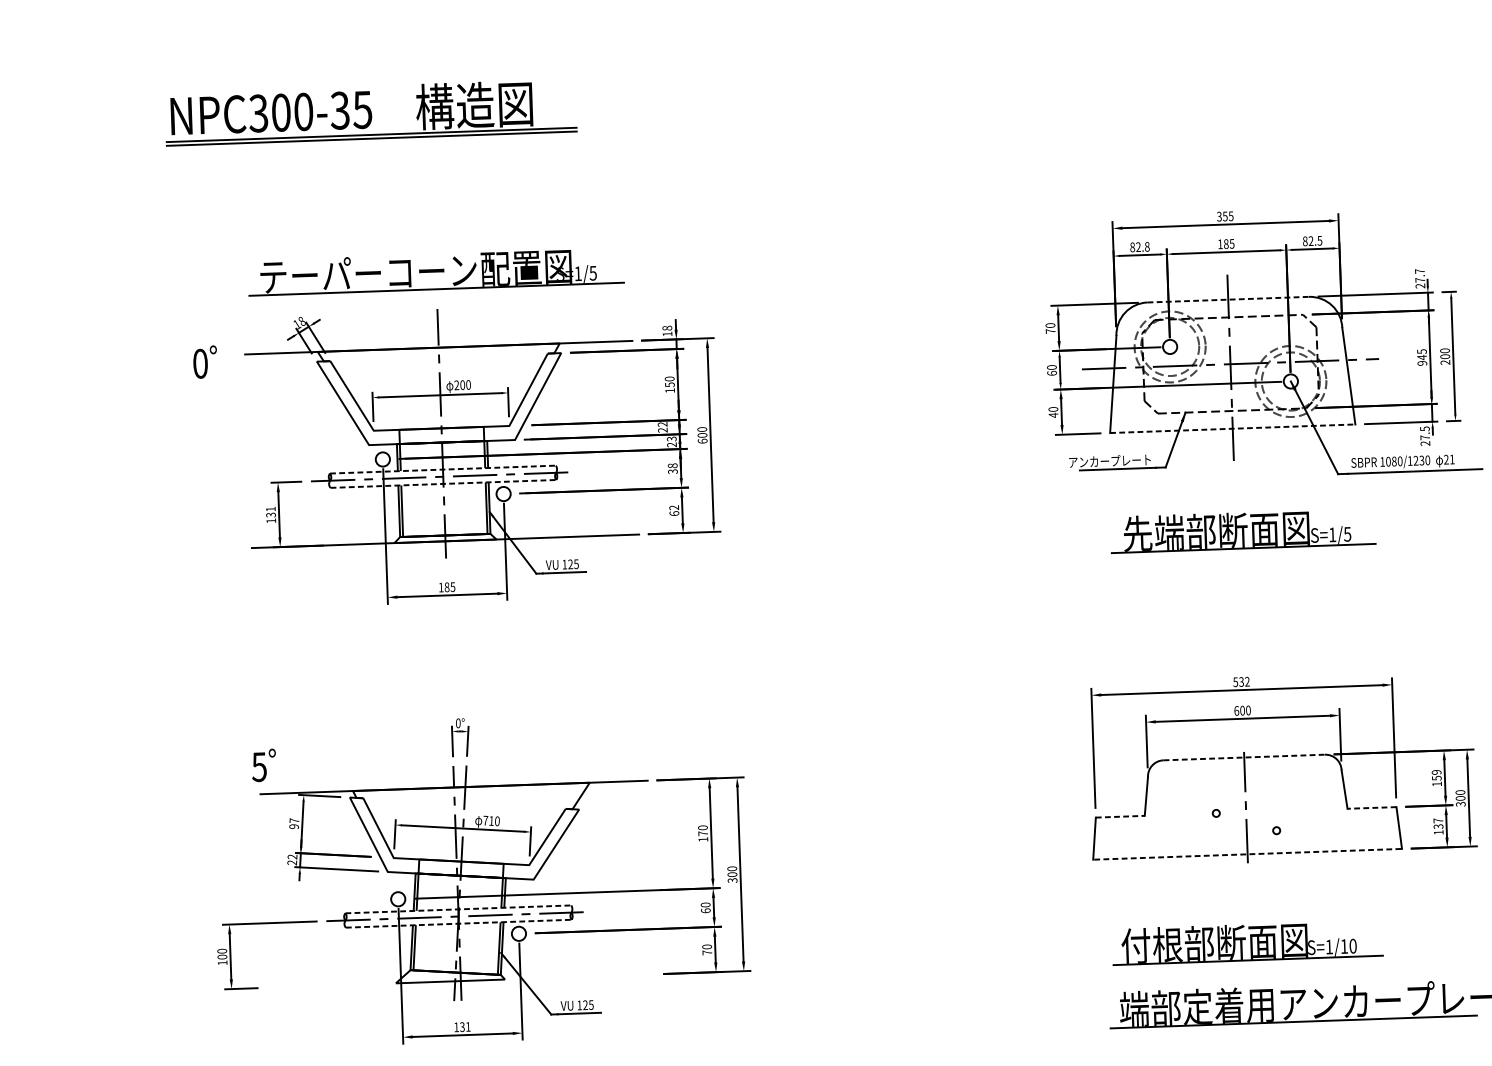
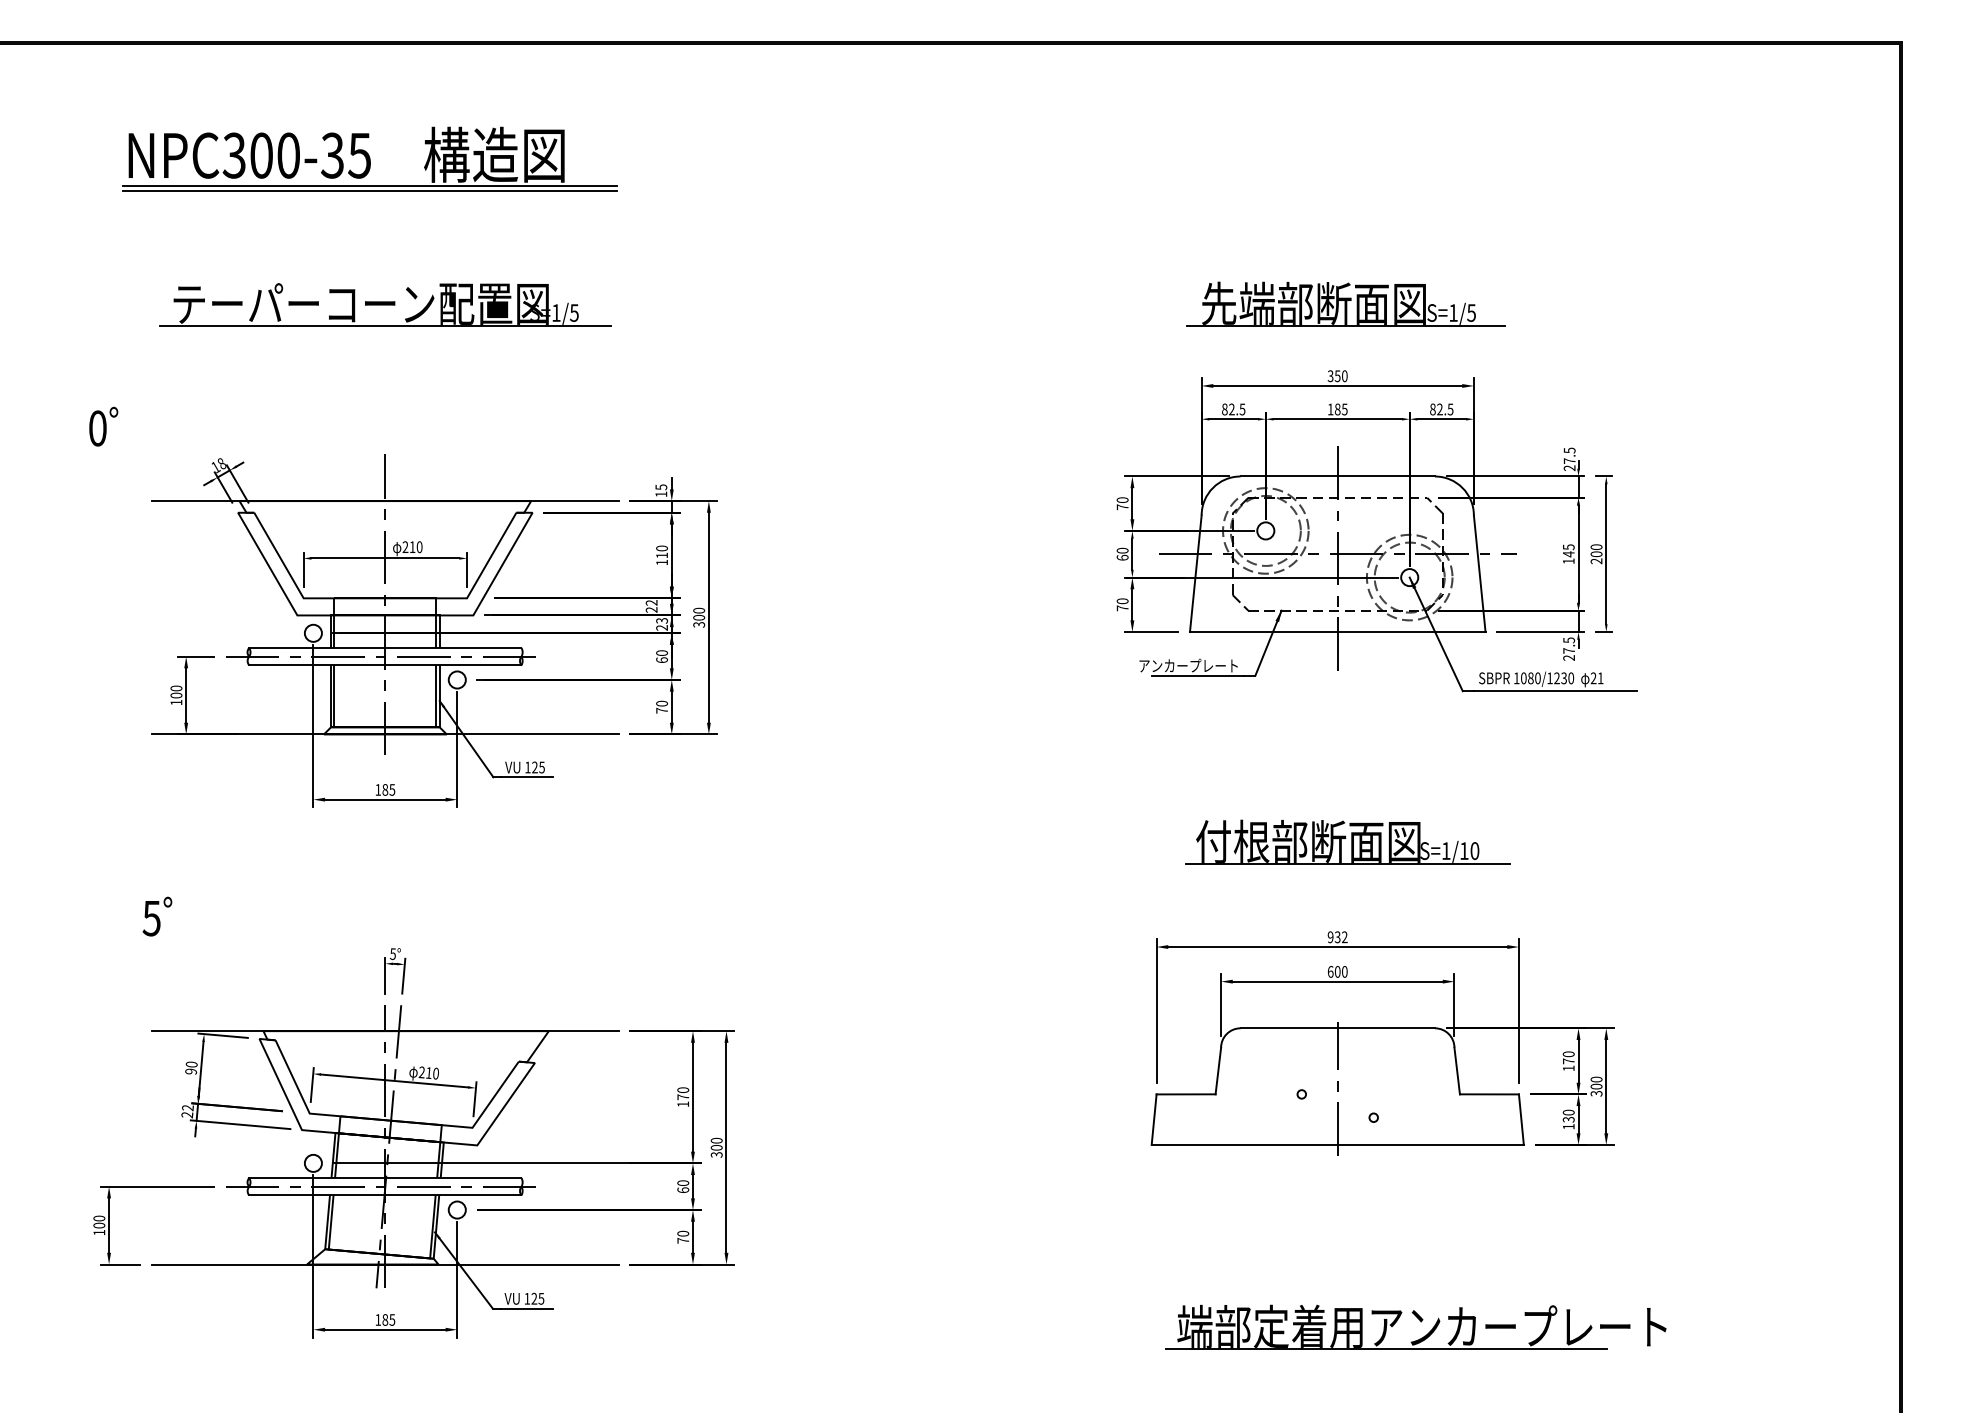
part: (370, 111) -> (369, 158), moved
text: (1230, 216) -> (1344, 376), 355 -> 350
text: (1147, 246) -> (1242, 409), 82.8 -> 82.5
part: (436, 271) -> (385, 304), moved
text: (1419, 271) -> (1569, 450), 27.7 -> 27.5
line: (1228, 299) -> (1338, 476), dashed -> solid
text: (667, 328) -> (661, 487), 18 -> 15
text: (205, 362) -> (103, 426), moved
text: (1422, 363) -> (1568, 561), 945 -> 145
text: (670, 384) -> (662, 555), 150 -> 110
text: (462, 385) -> (412, 547), 200 -> 210
text: (1053, 415) -> (1122, 608), 40 -> 70
line: (1232, 429) -> (1337, 632), dashed -> solid
text: (702, 440) -> (699, 624), 600 -> 300
text: (672, 468) -> (661, 656), 38 -> 60
line: (443, 469) -> (385, 648), dashed -> solid
line: (443, 484) -> (385, 665), dashed -> solid
text: (674, 510) -> (662, 706), 62 -> 70
text: (270, 511) -> (176, 691), 131 -> 100
part: (1242, 530) -> (1345, 303), moved
text: (1235, 682) -> (1330, 937), 532 -> 932
text: (457, 722) -> (392, 953), 0° -> 5°
line: (1244, 757) -> (1338, 1028), dashed -> solid
text: (264, 765) -> (157, 916), moved
text: (1436, 775) -> (1568, 1057), 159 -> 170
line: (1371, 808) -> (1488, 1094), dashed -> solid
line: (1120, 816) -> (1186, 1094), dashed -> solid
text: (294, 820) -> (191, 1064), 97 -> 90
text: (485, 820) -> (421, 1072), 710 -> 210
text: (1438, 820) -> (1568, 1112), 137 -> 130
line: (1248, 853) -> (1338, 1144), dashed -> solid
line: (458, 909) -> (385, 1178), dashed -> solid
line: (458, 923) -> (385, 1195), dashed -> solid
part: (1247, 942) -> (1347, 841), moved
line: (460, 981) -> (385, 1264), added
text: (465, 1026) -> (388, 1319), 131 -> 185

